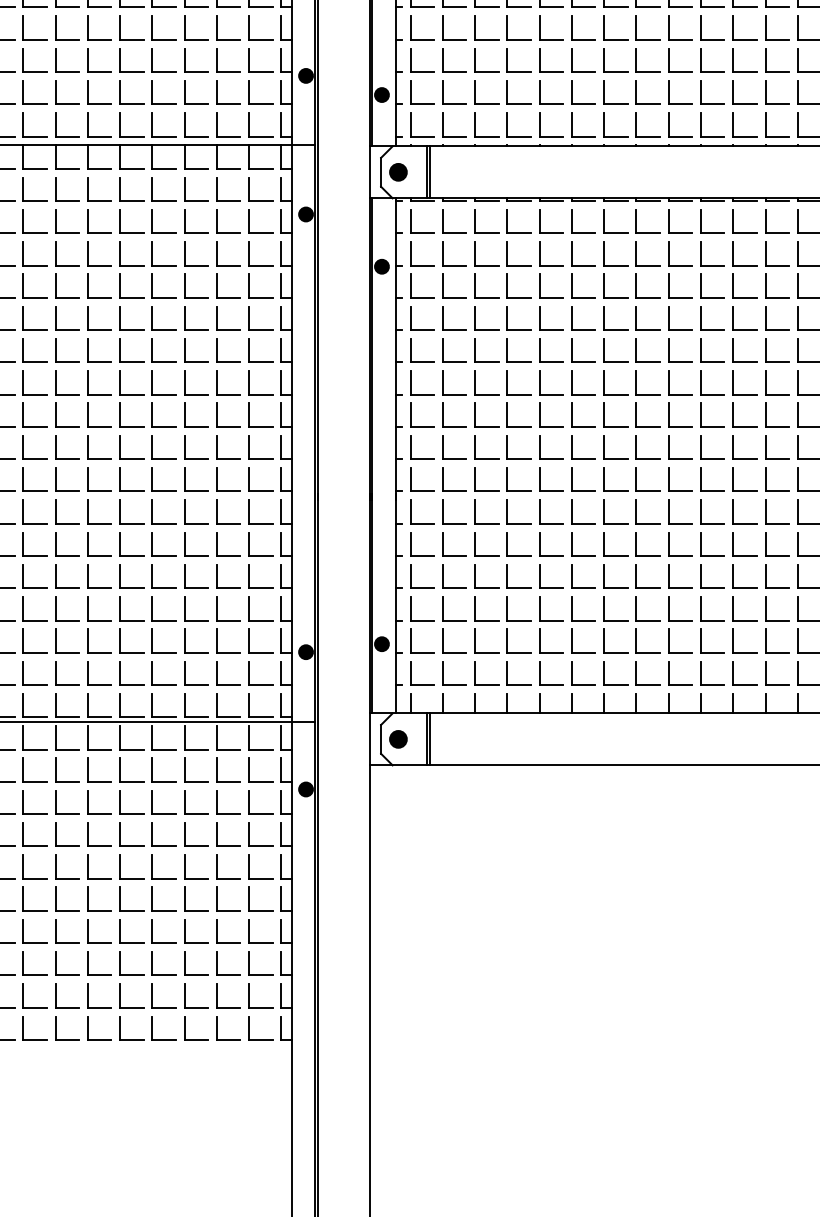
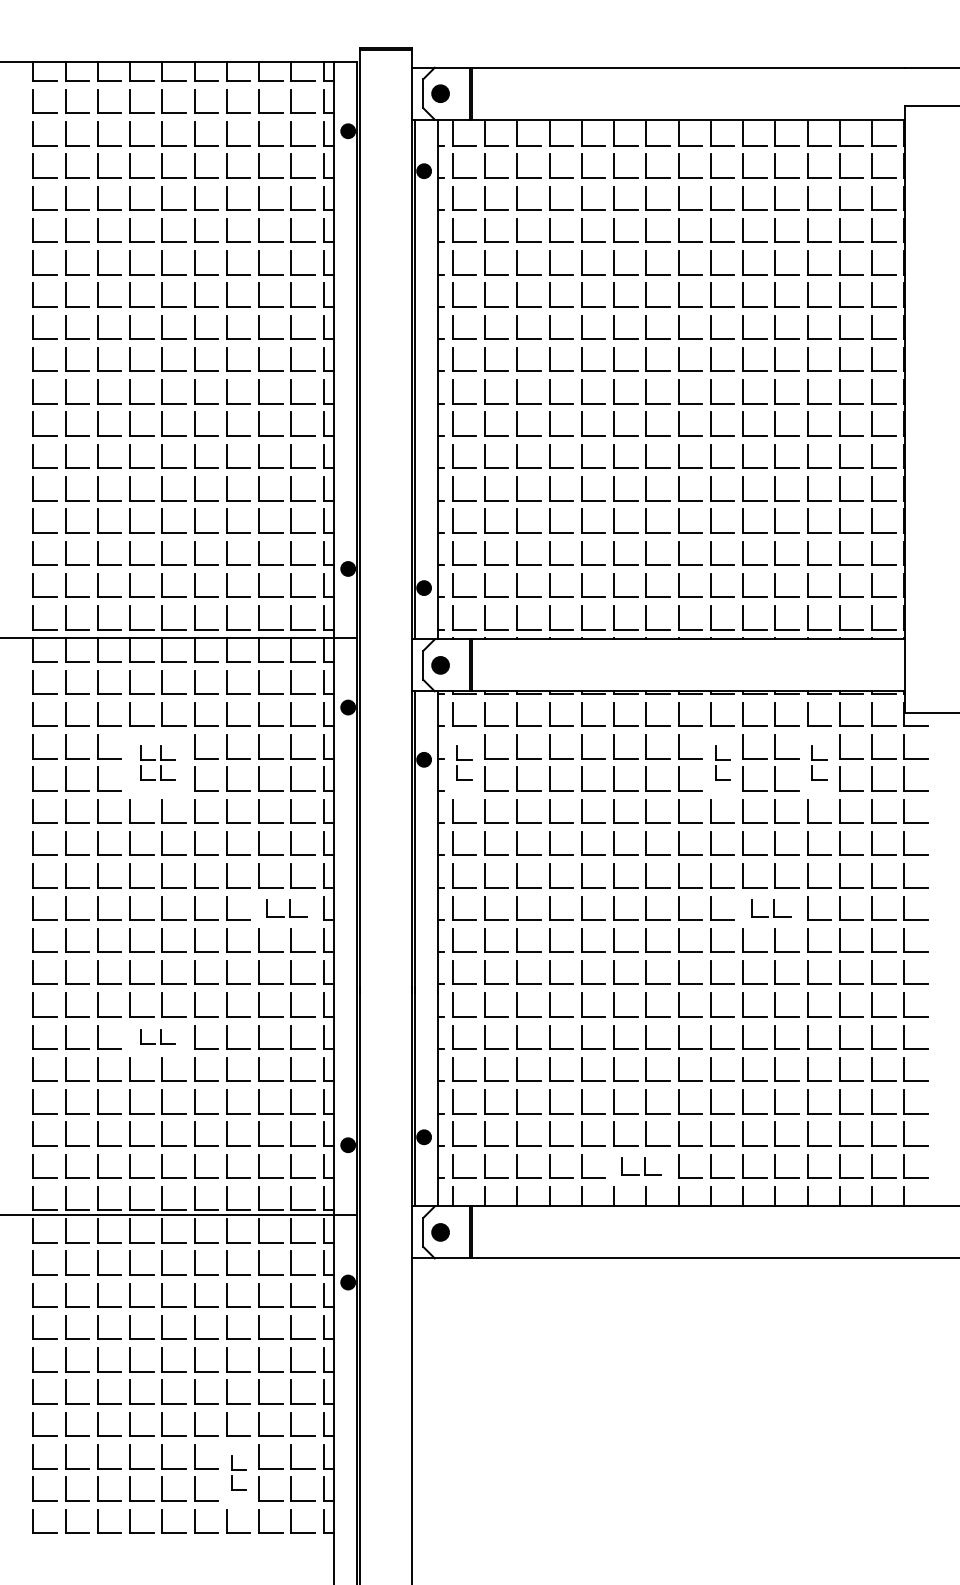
part: (115, 269) -> (157, 762), size x0.6
part: (422, 269) -> (464, 762), size x0.6
part: (680, 269) -> (722, 762), size x0.6
part: (777, 269) -> (819, 762), size x0.6
part: (244, 415) -> (286, 908), size x0.7
part: (728, 415) -> (770, 908), size x0.7
part: (115, 544) -> (157, 1037), size x0.6
part: (599, 673) -> (641, 1166), size x0.7
part: (196, 979) -> (238, 1472), size x0.6

